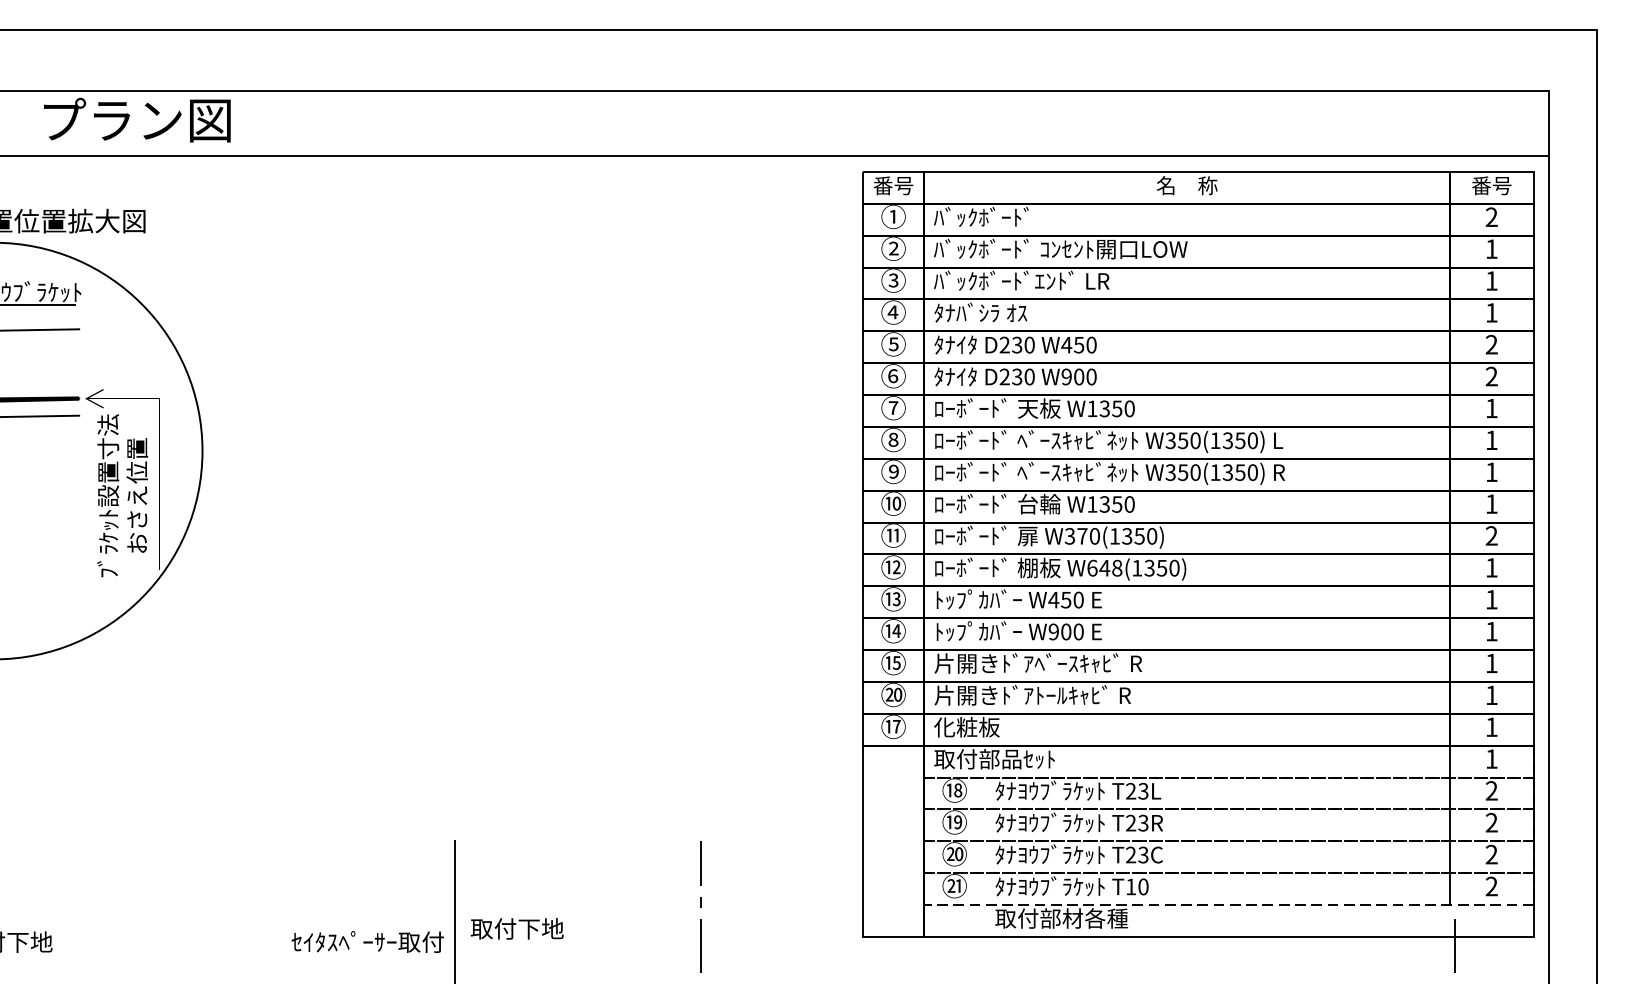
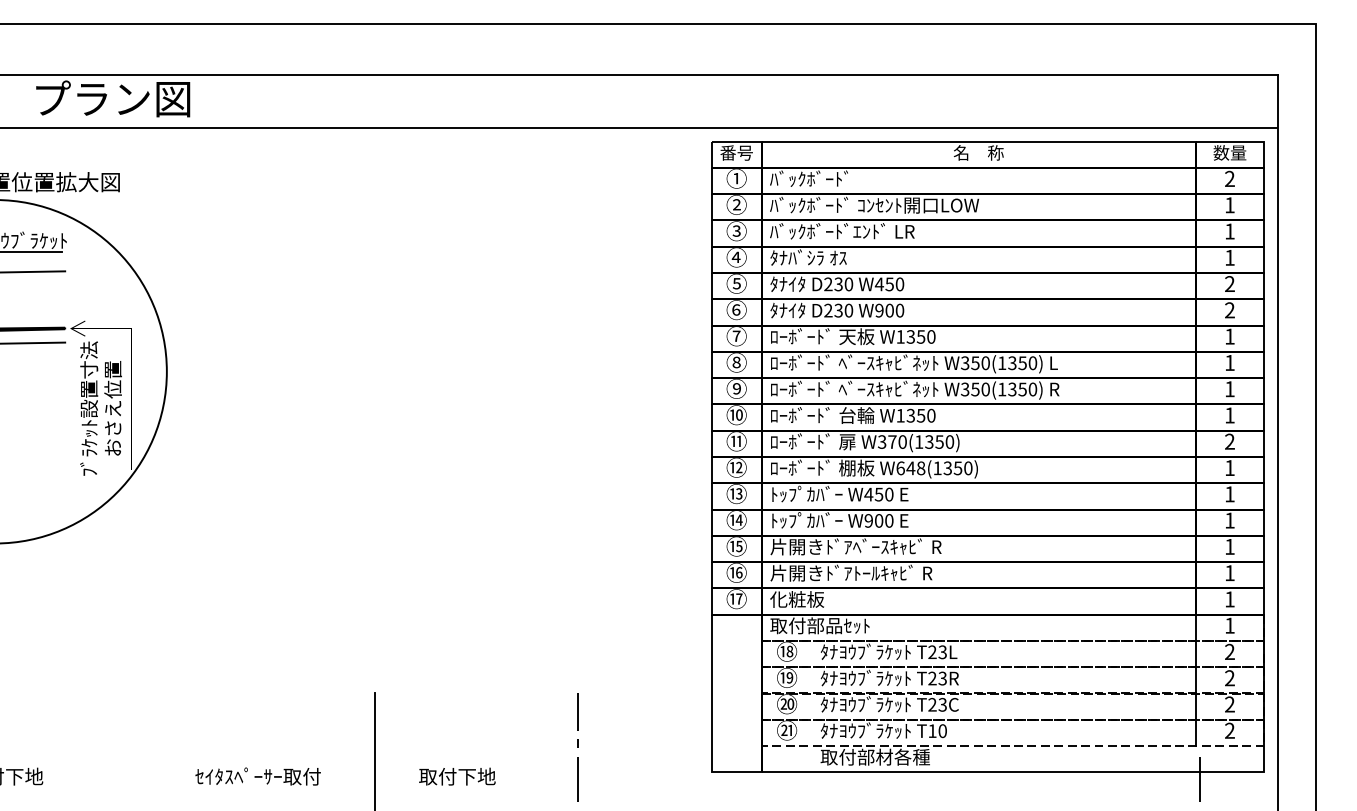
text: (1491, 185) -> (1229, 152), 番号 -> 数量
text: (893, 694) -> (736, 572), ⑳ -> ⑯
text: (517, 928) -> (457, 776), moved
text: (366, 941) -> (257, 776), moved

